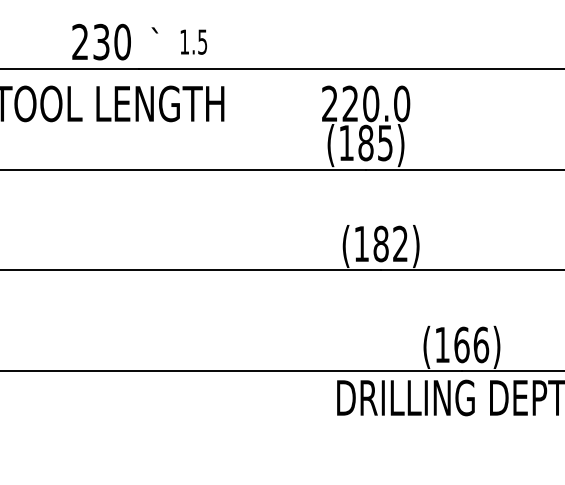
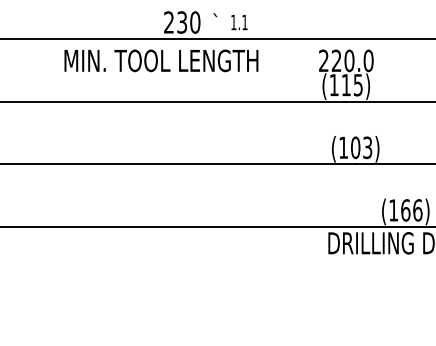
text: (201, 42) -> (244, 22), 1.5 -> 1.1
text: (364, 142) -> (345, 84), (185) -> (115)
text: (390, 243) -> (361, 147), (182) -> (103)

